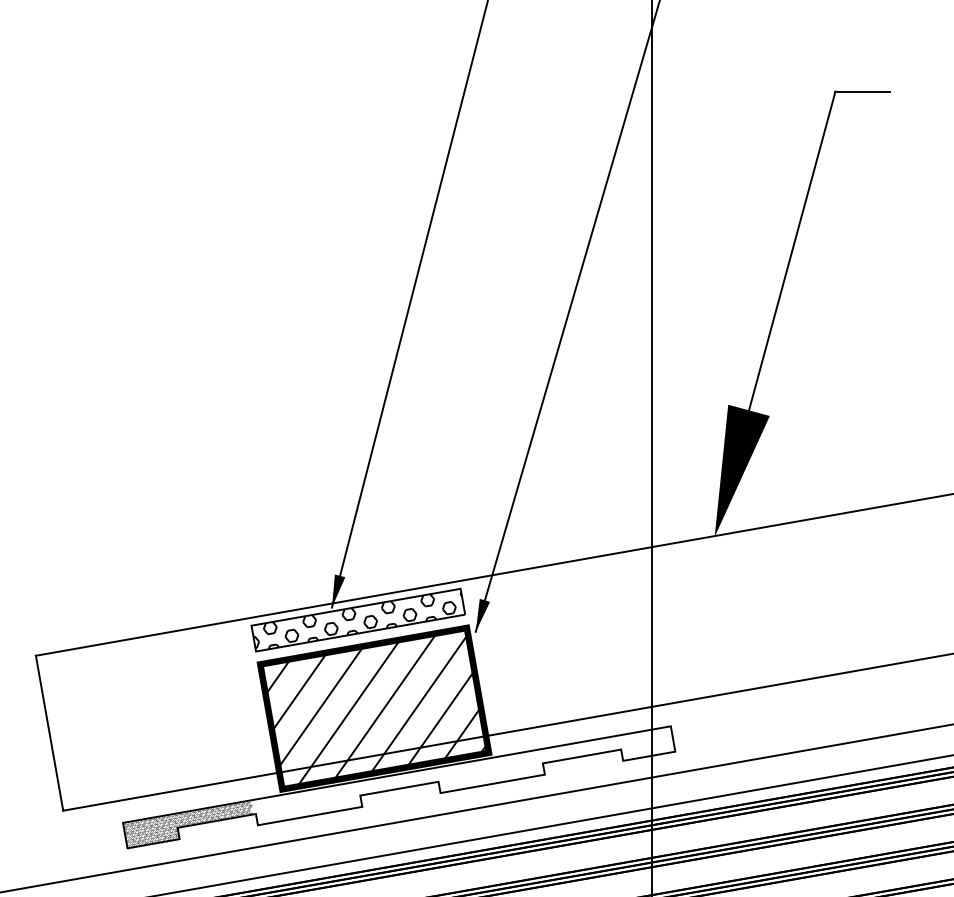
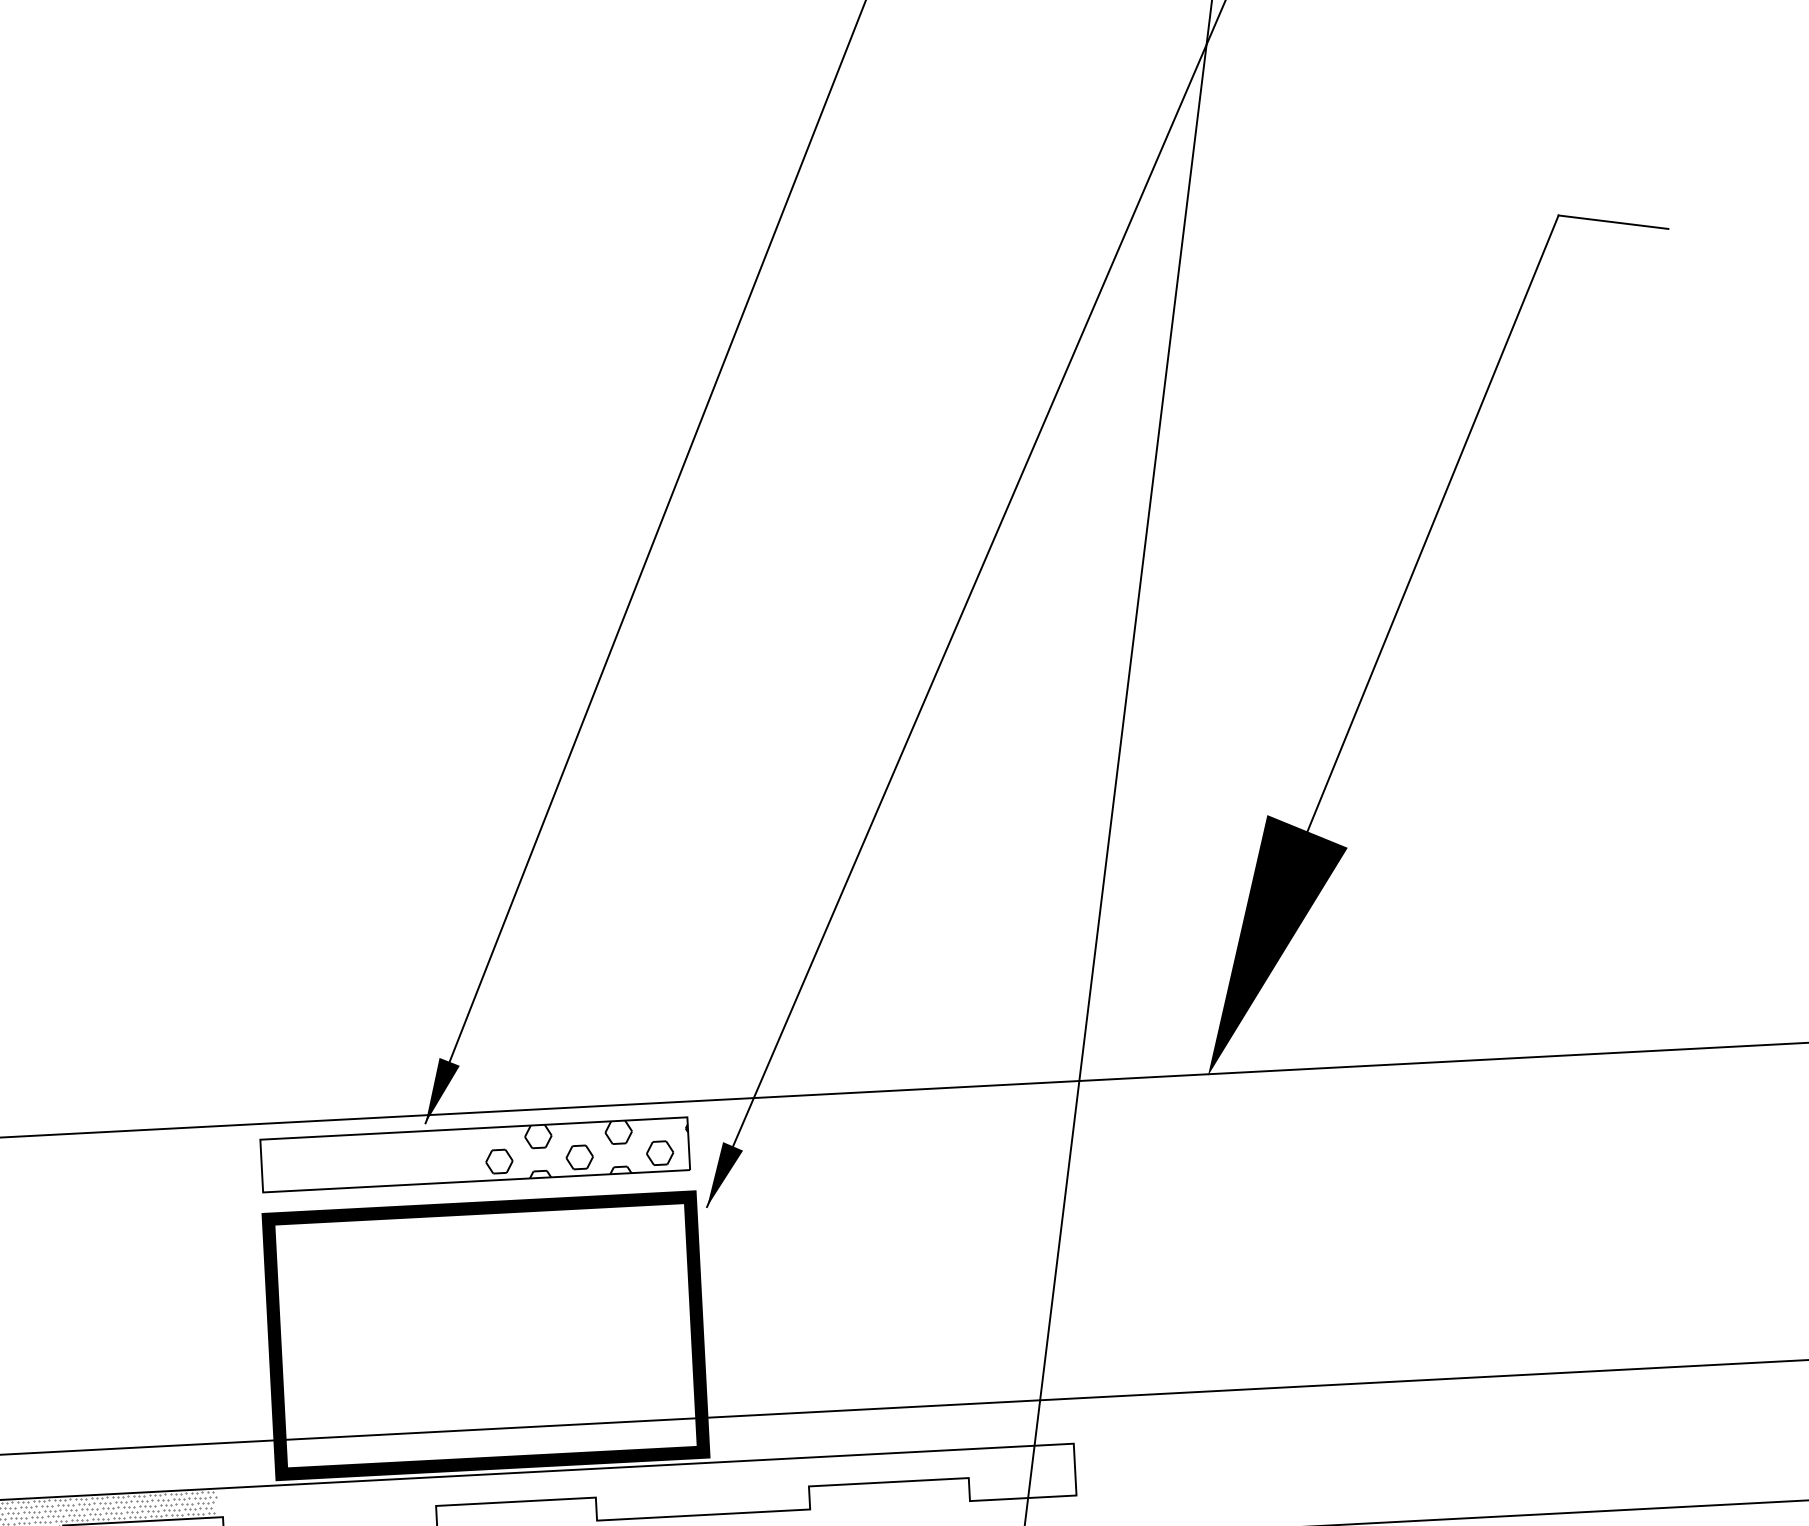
hatch: (305, 628) -> (367, 1158), removed
hatch: (376, 709) -> (489, 1337), removed

